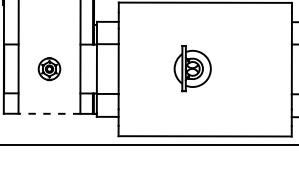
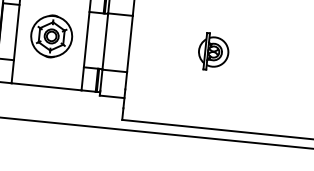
part: (49, 68) -> (51, 35), size x1.67
part: (192, 68) -> (213, 51), size x0.71
line: (49, 113) -> (46, 86), dashed -> solid

